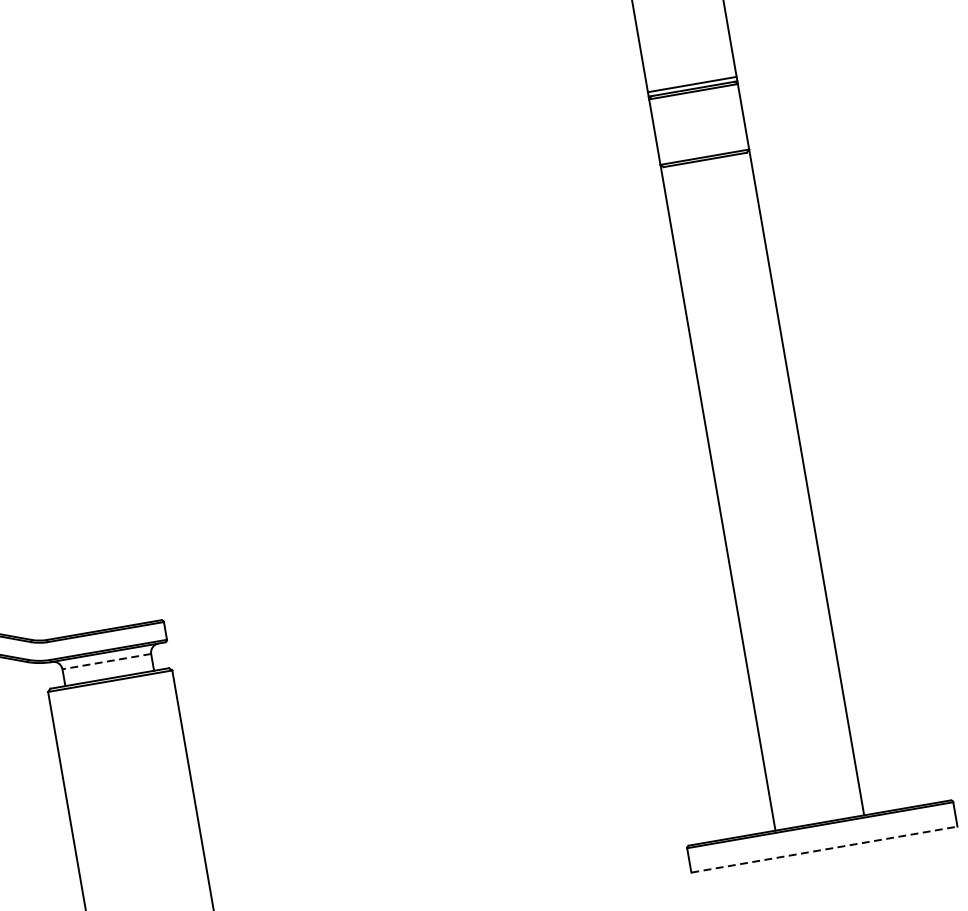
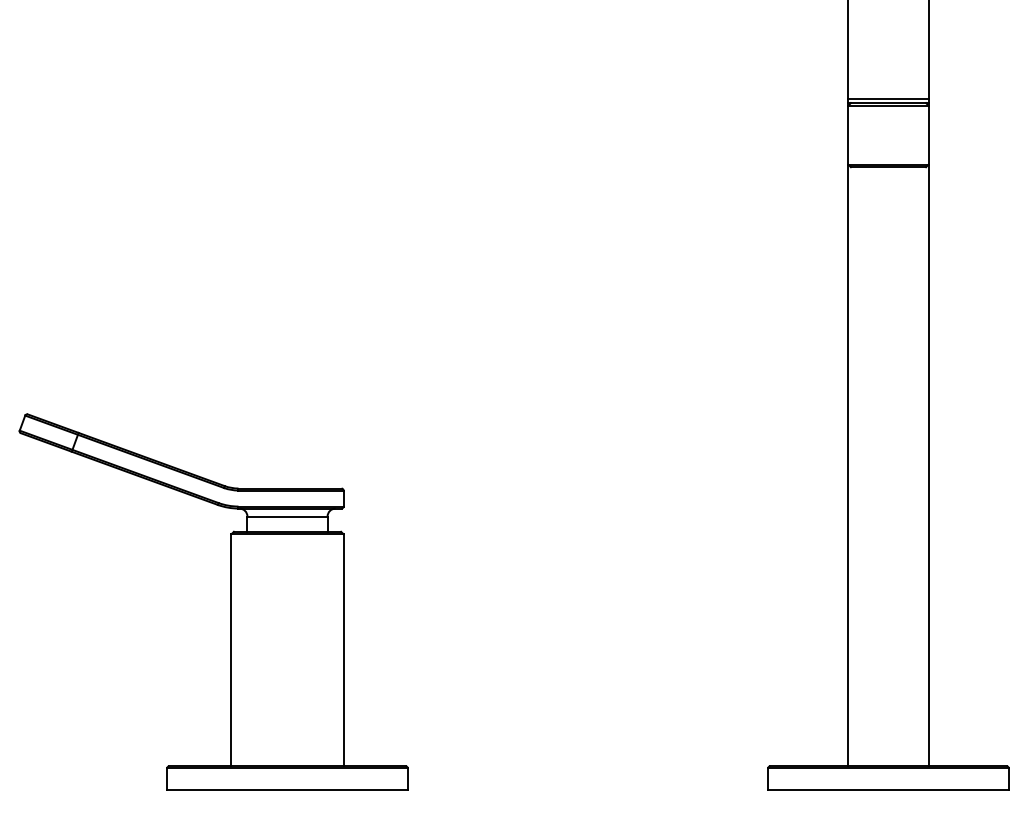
line: (106, 661) -> (287, 516), dashed -> solid
line: (824, 849) -> (888, 790), dashed -> solid

